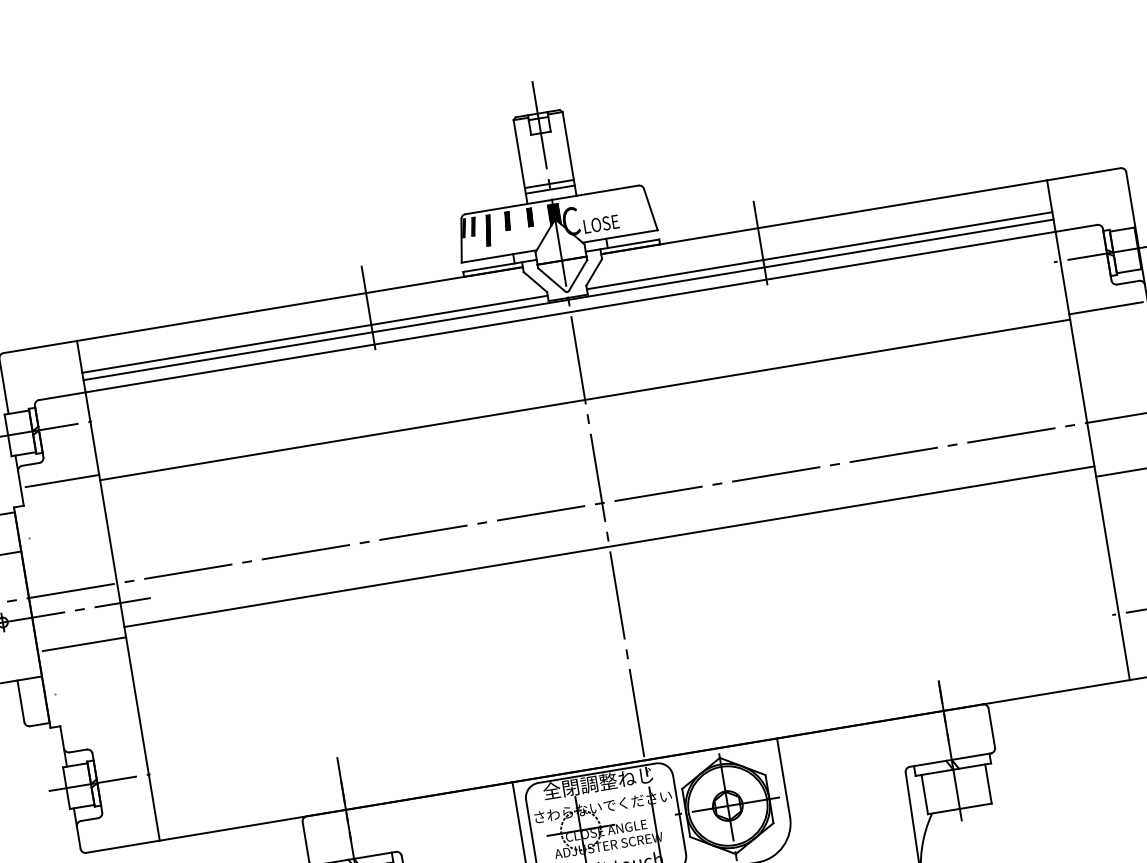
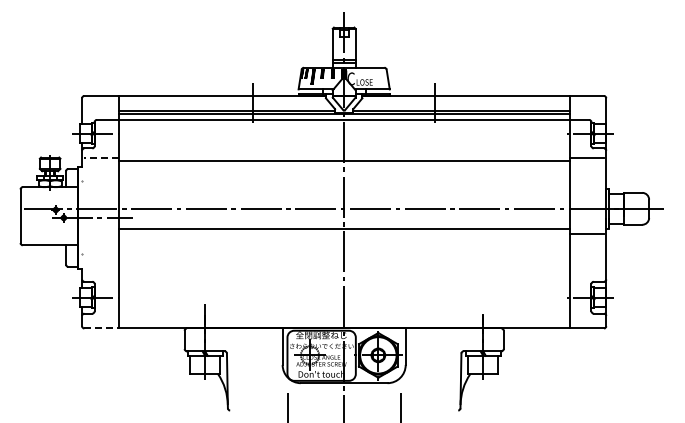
line: (60, 481) -> (100, 158), solid -> dashed
line: (82, 643) -> (98, 233), removed
line: (123, 846) -> (101, 328), solid -> dashed

